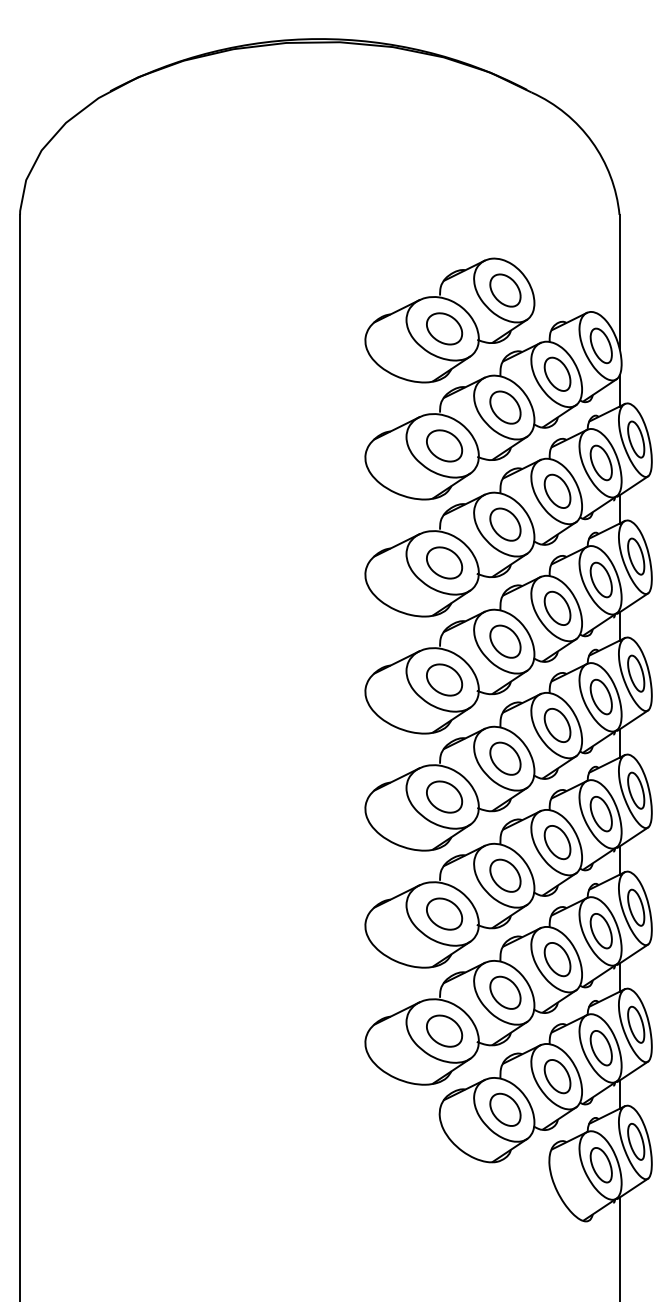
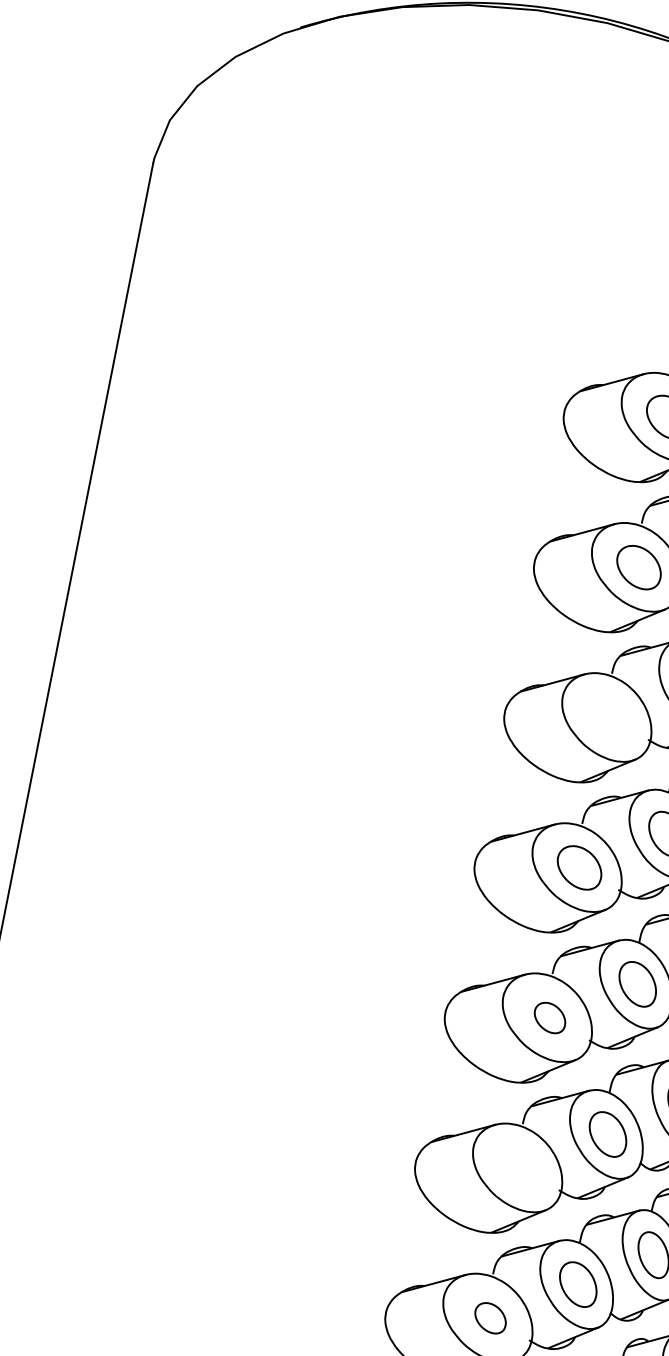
part: (444, 562) -> (609, 717), removed
part: (444, 796) -> (549, 1017), size x0.7
part: (444, 913) -> (520, 1167), removed
part: (444, 1030) -> (490, 1317), size x0.7

